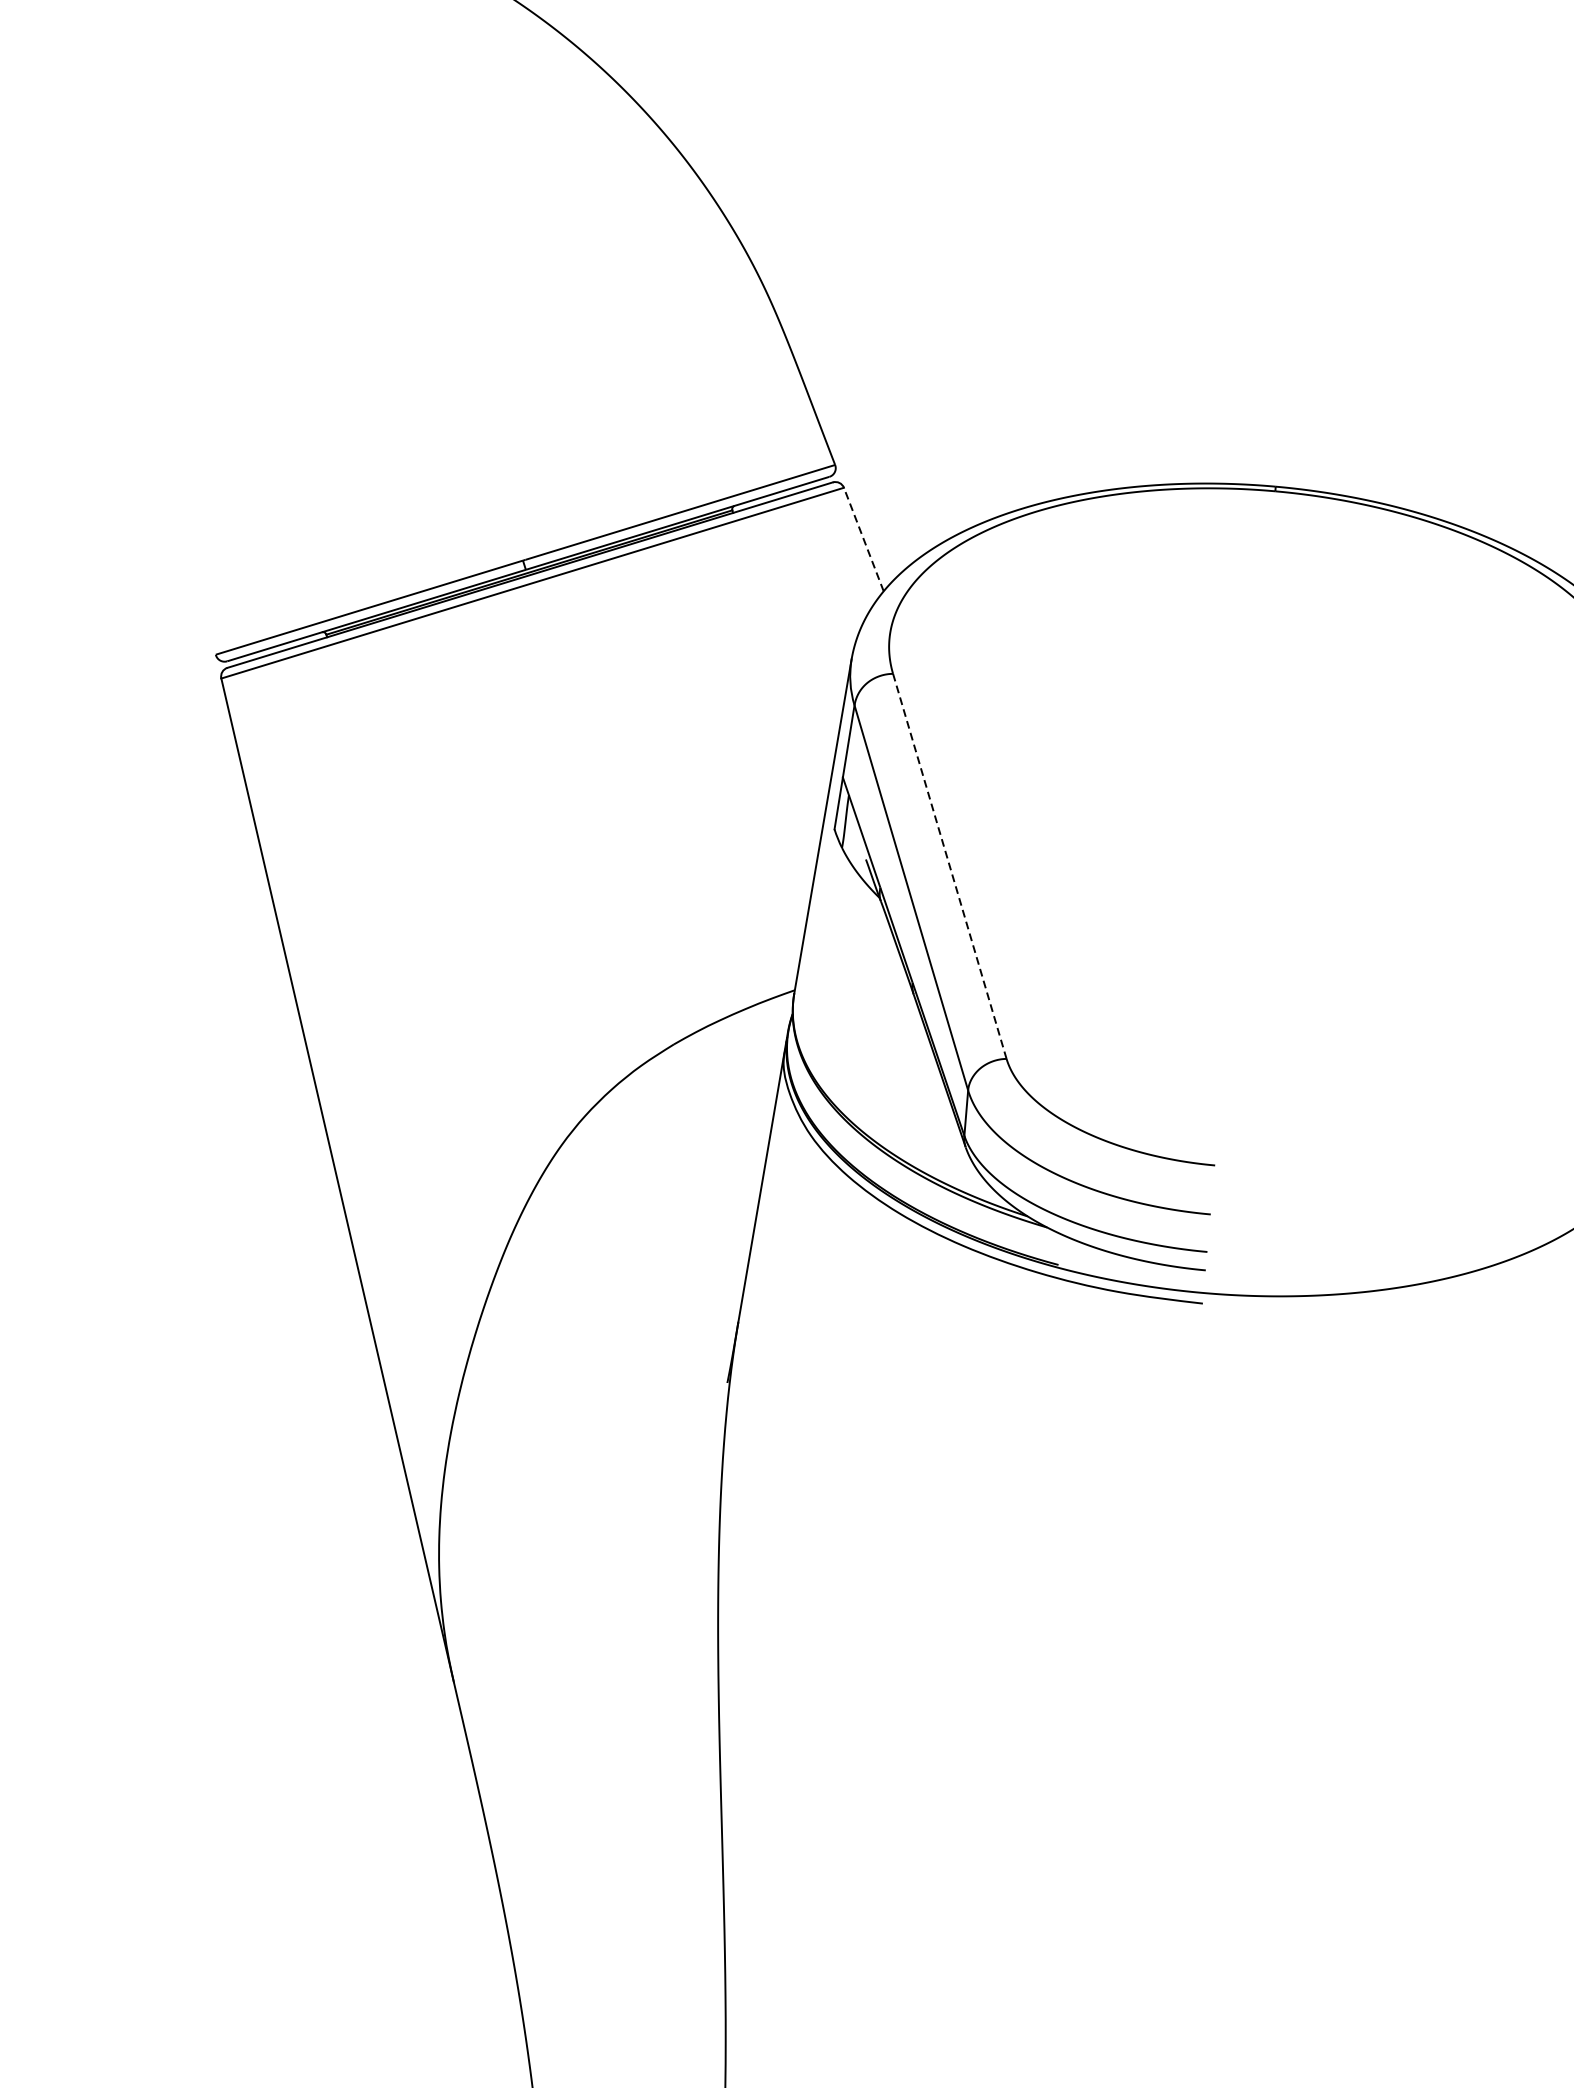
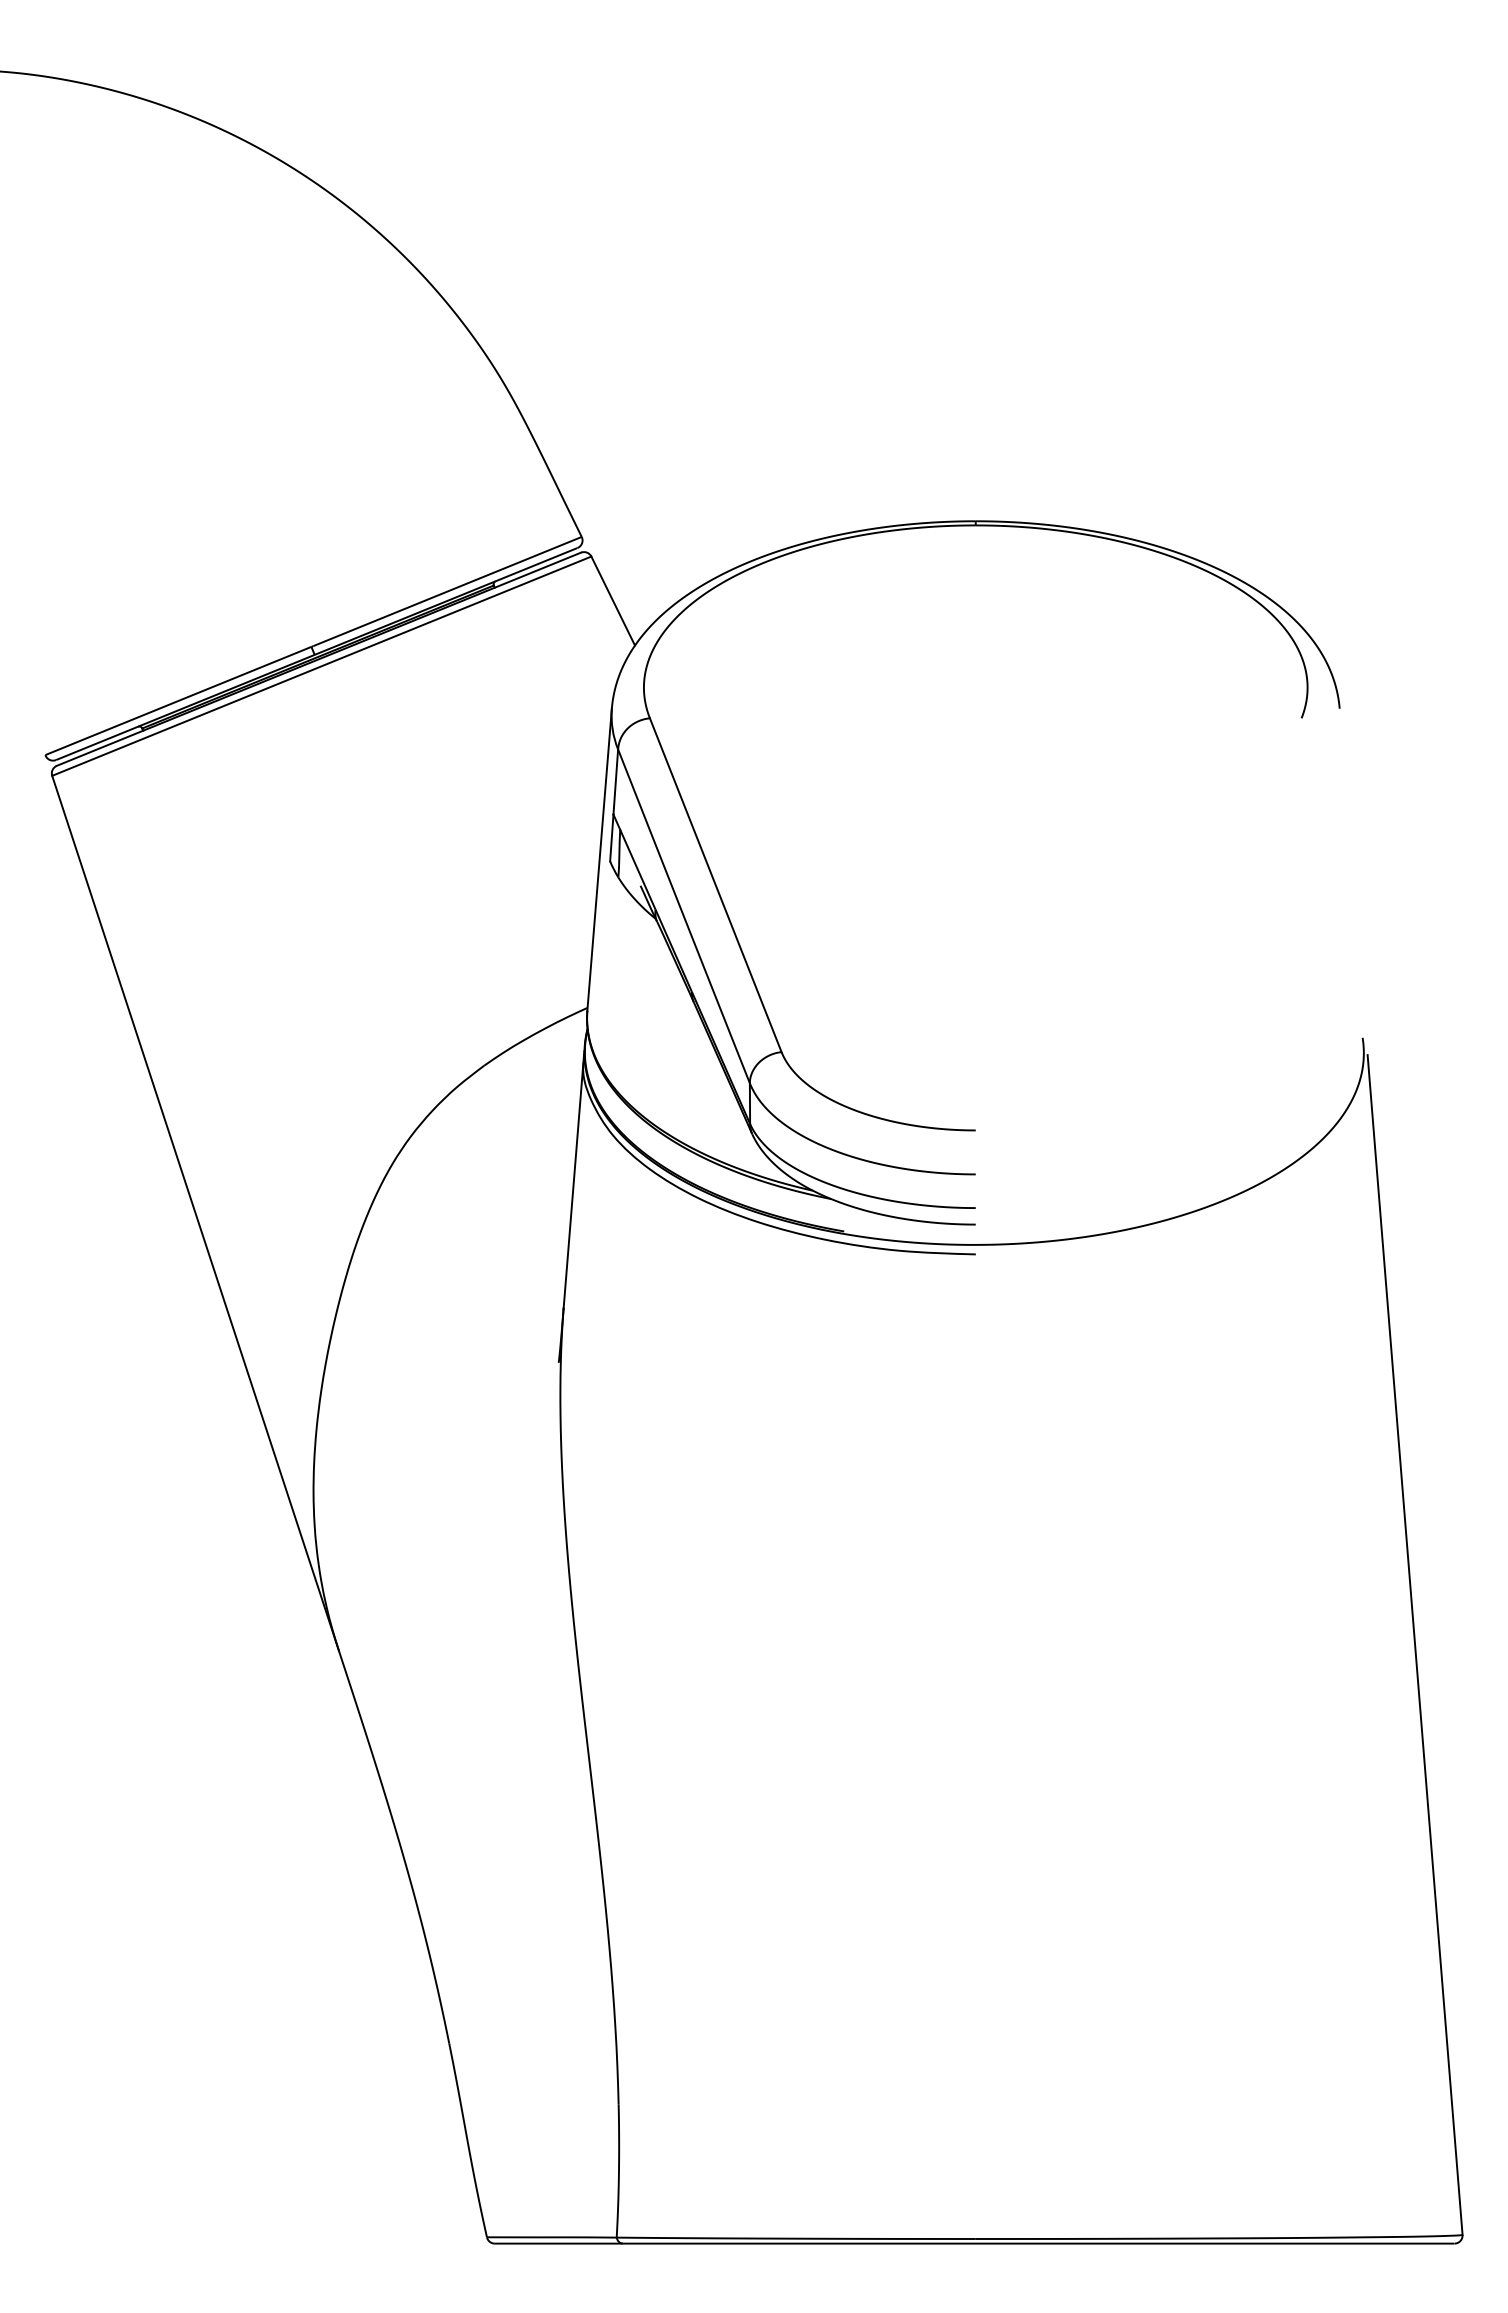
line: (864, 540) -> (613, 601), dashed -> solid
line: (949, 866) -> (715, 885), dashed -> solid

